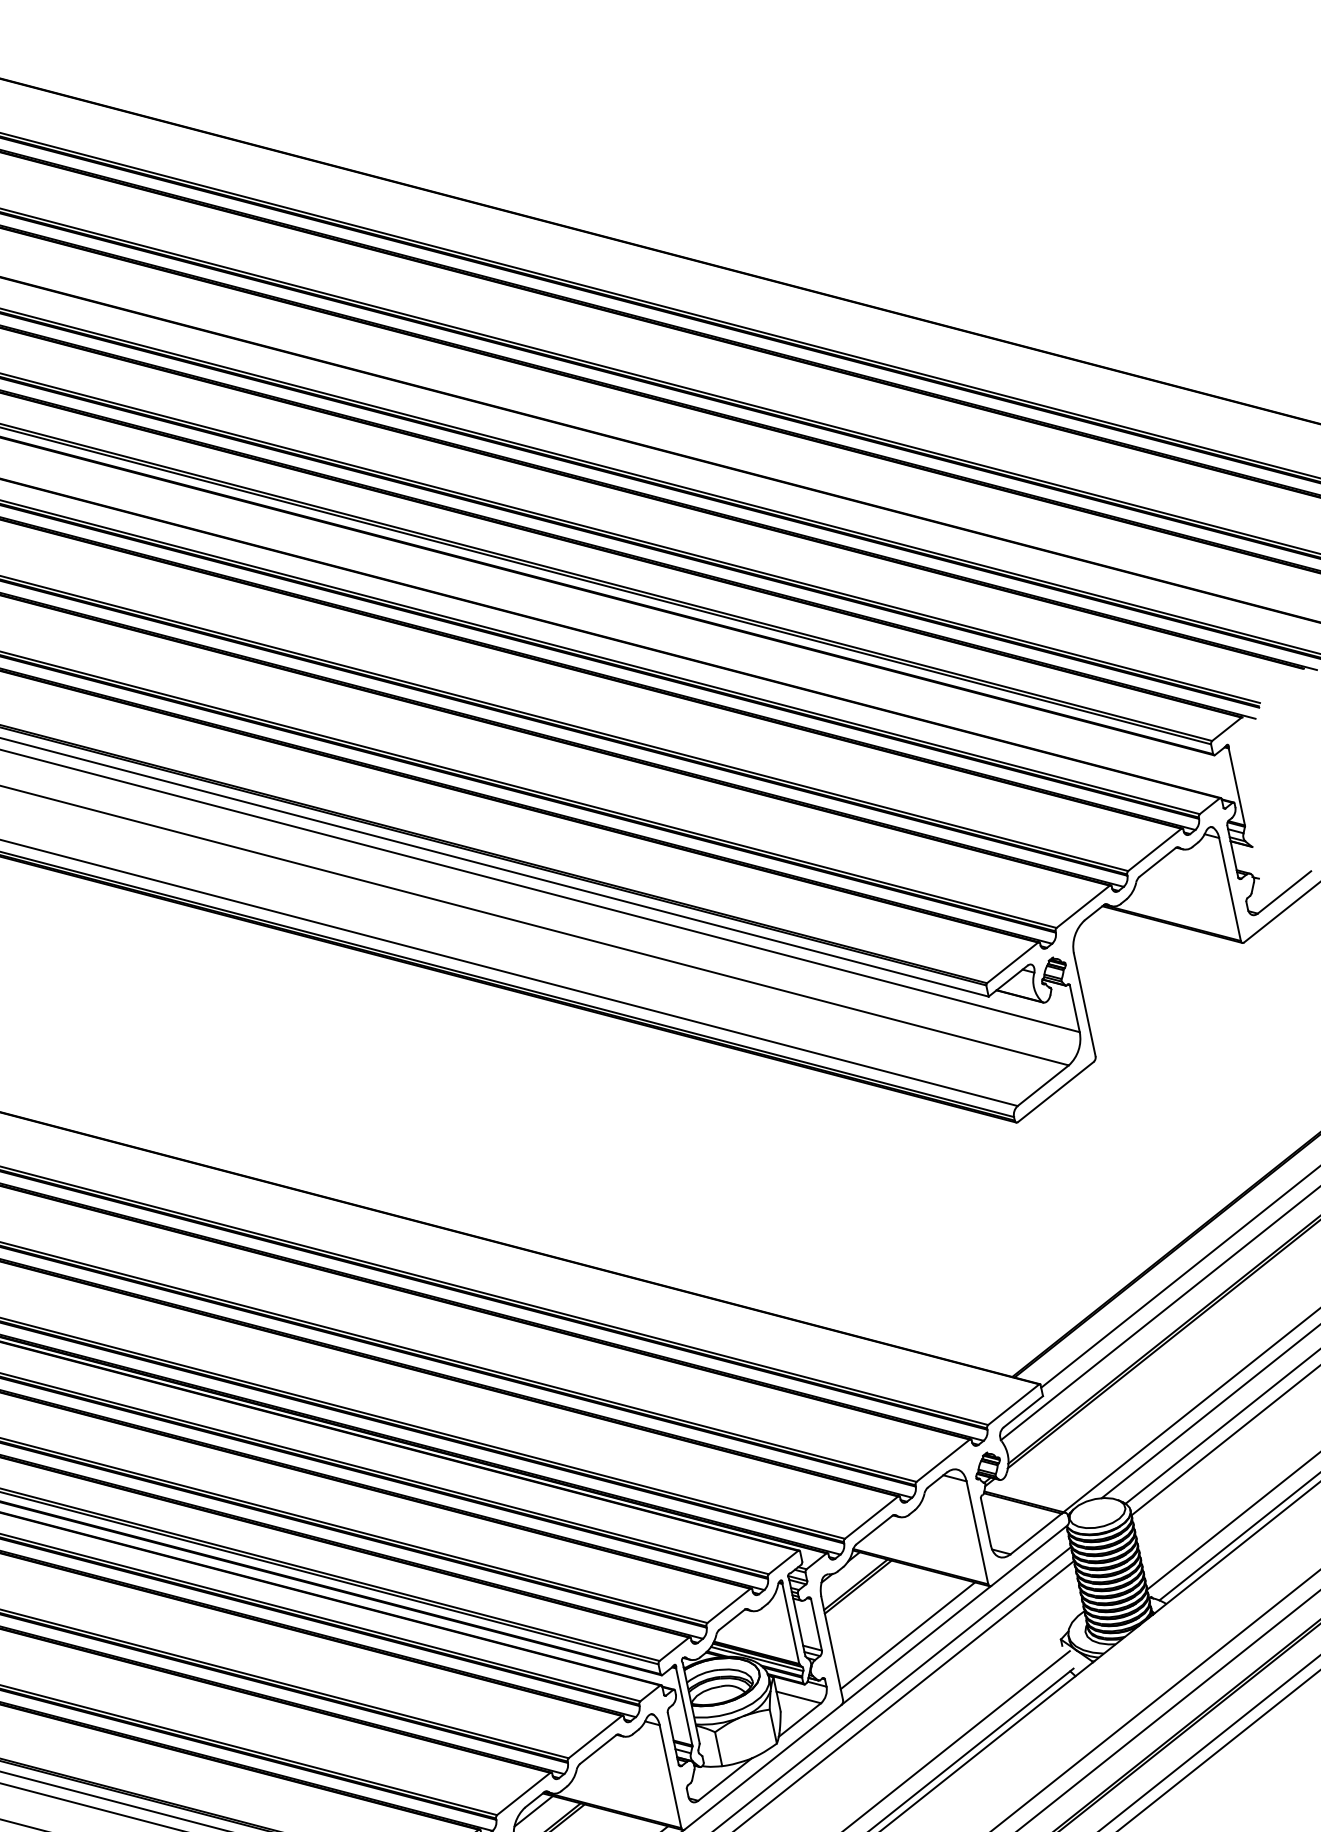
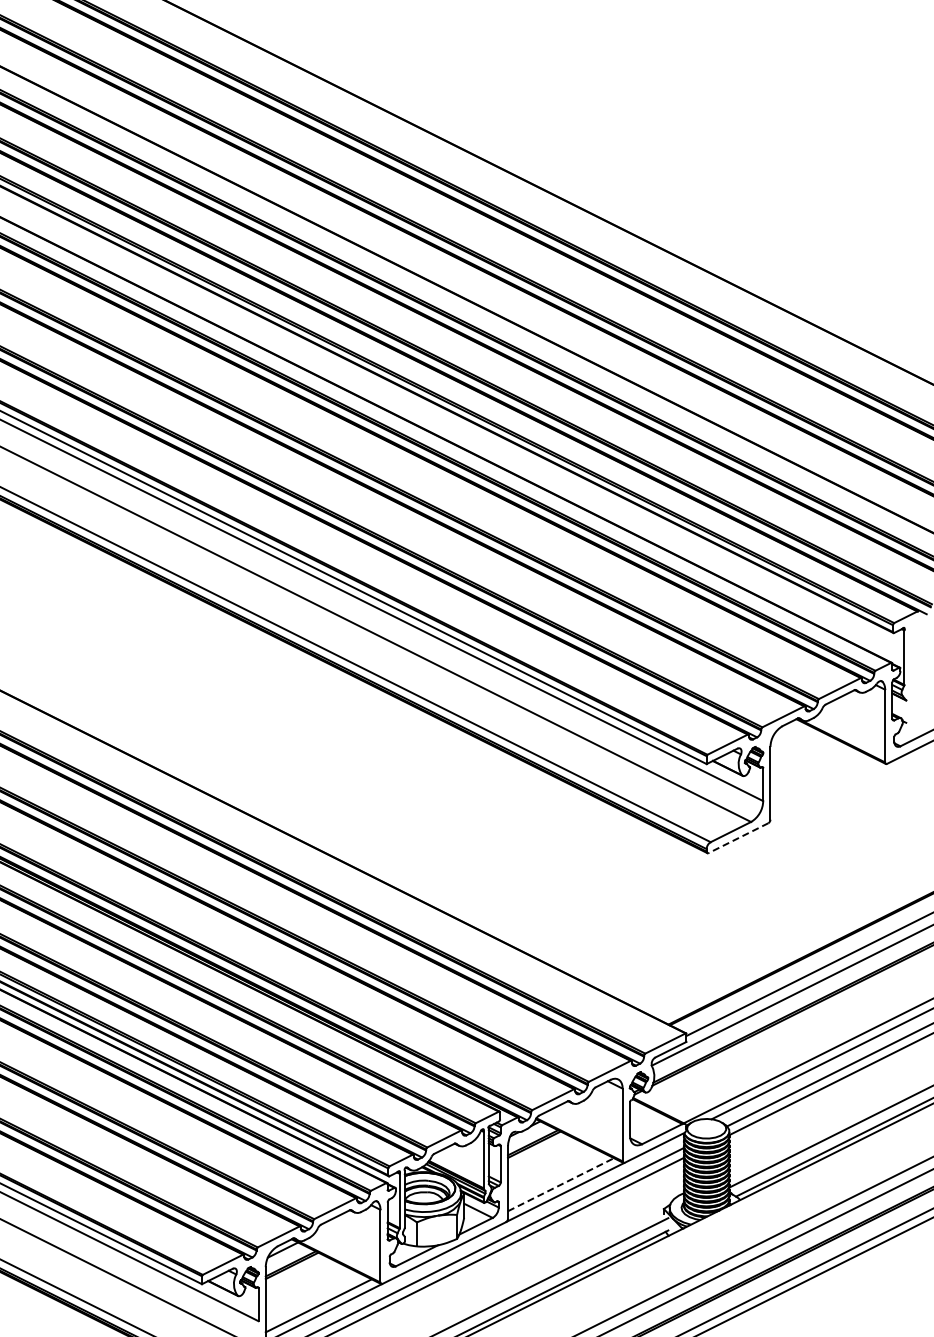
line: (1055, 1092) -> (738, 838), solid -> dashed
line: (908, 1635) -> (561, 1184), solid -> dashed

